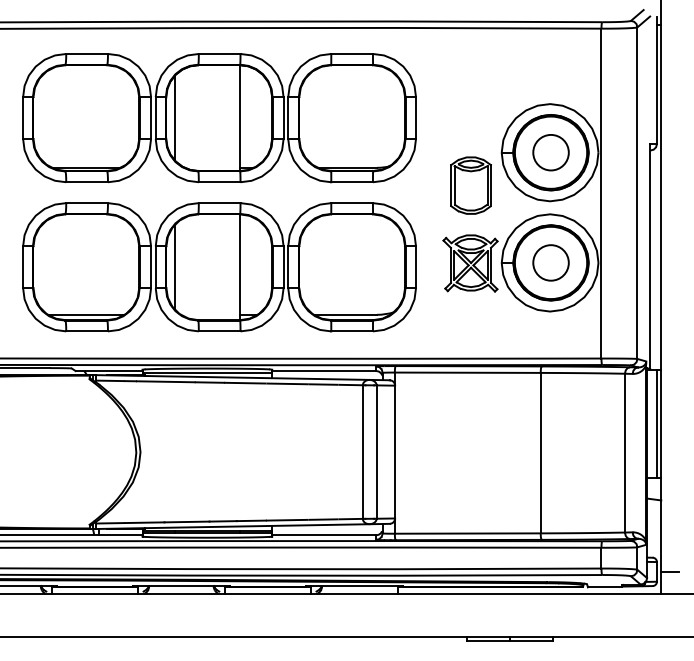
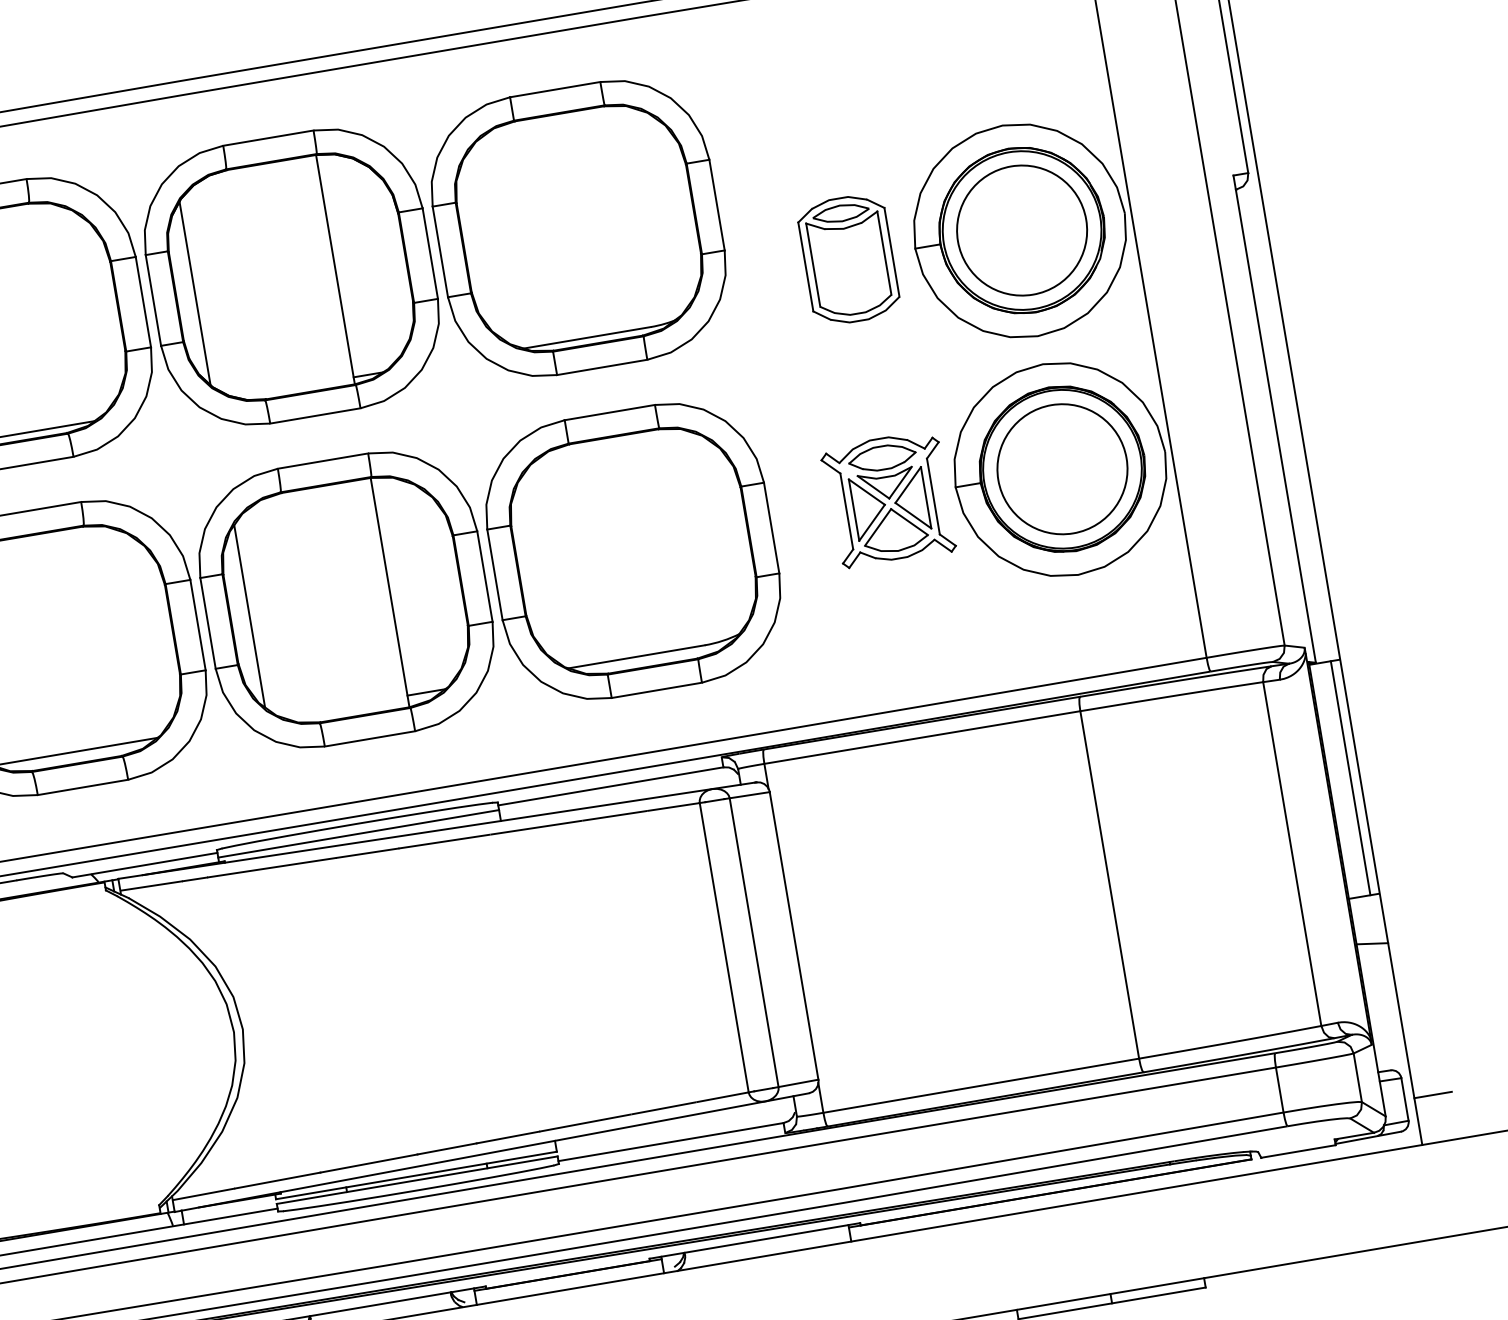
circle: (550, 152) -> (1020, 230), size x1.67
part: (470, 185) -> (847, 259), moved
circle: (550, 262) -> (1061, 468), size x1.67

